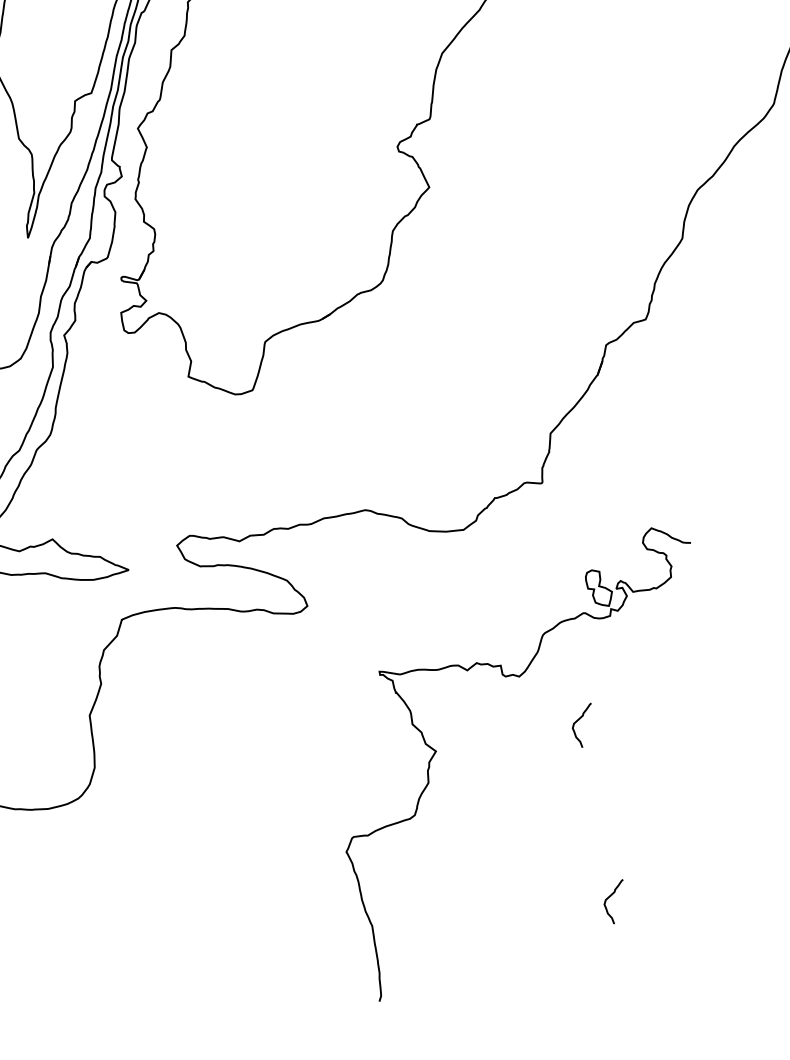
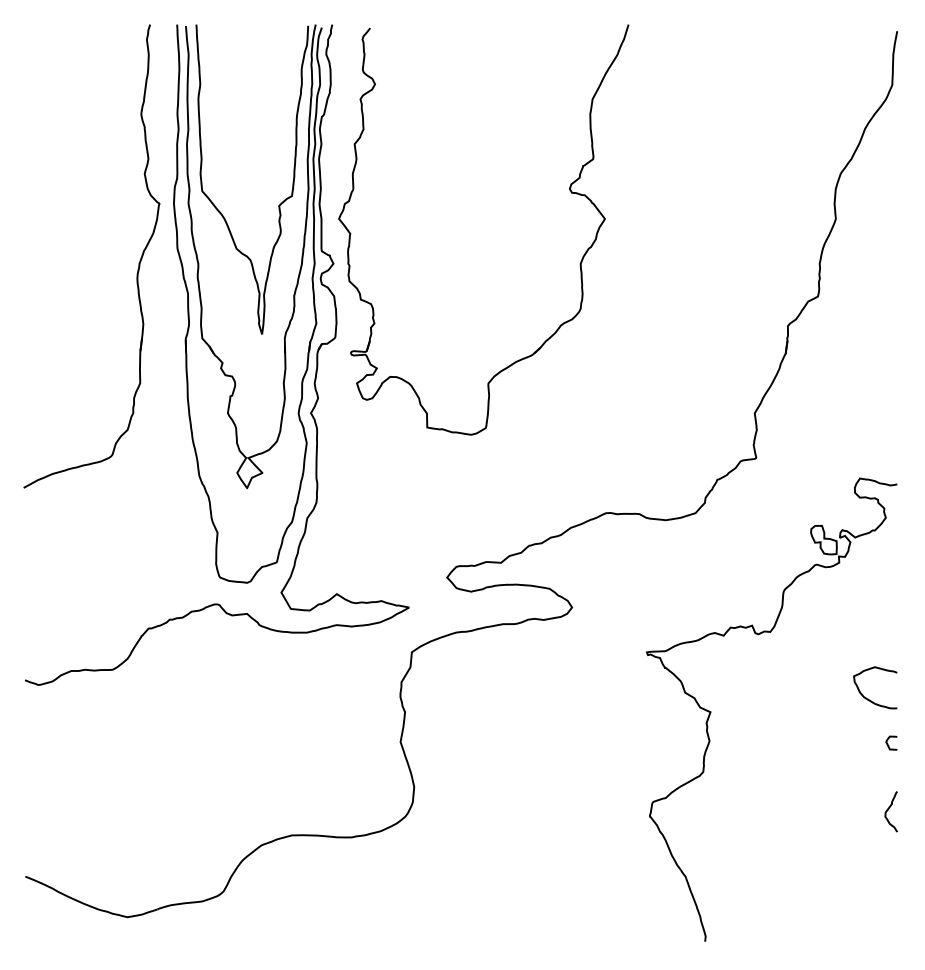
curve: (578, 721) -> (830, 660), removed
curve: (612, 771) -> (868, 698), added
curve: (624, 824) -> (888, 743), added

